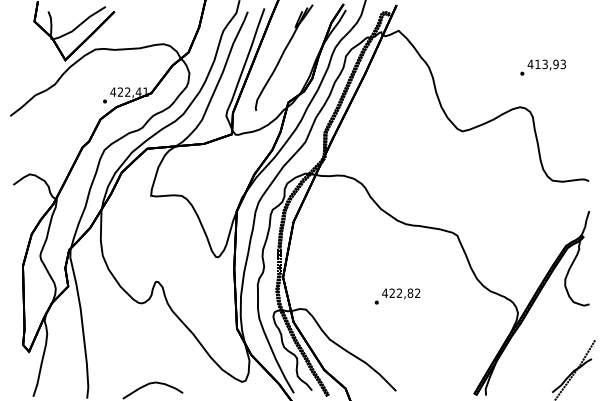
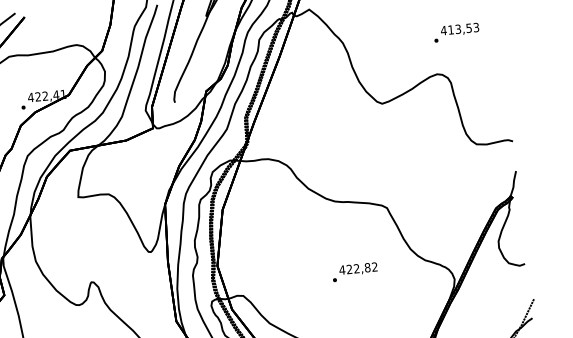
text: (555, 63) -> (468, 27), 413,93 -> 413,53
text: (397, 296) -> (355, 272), moved

